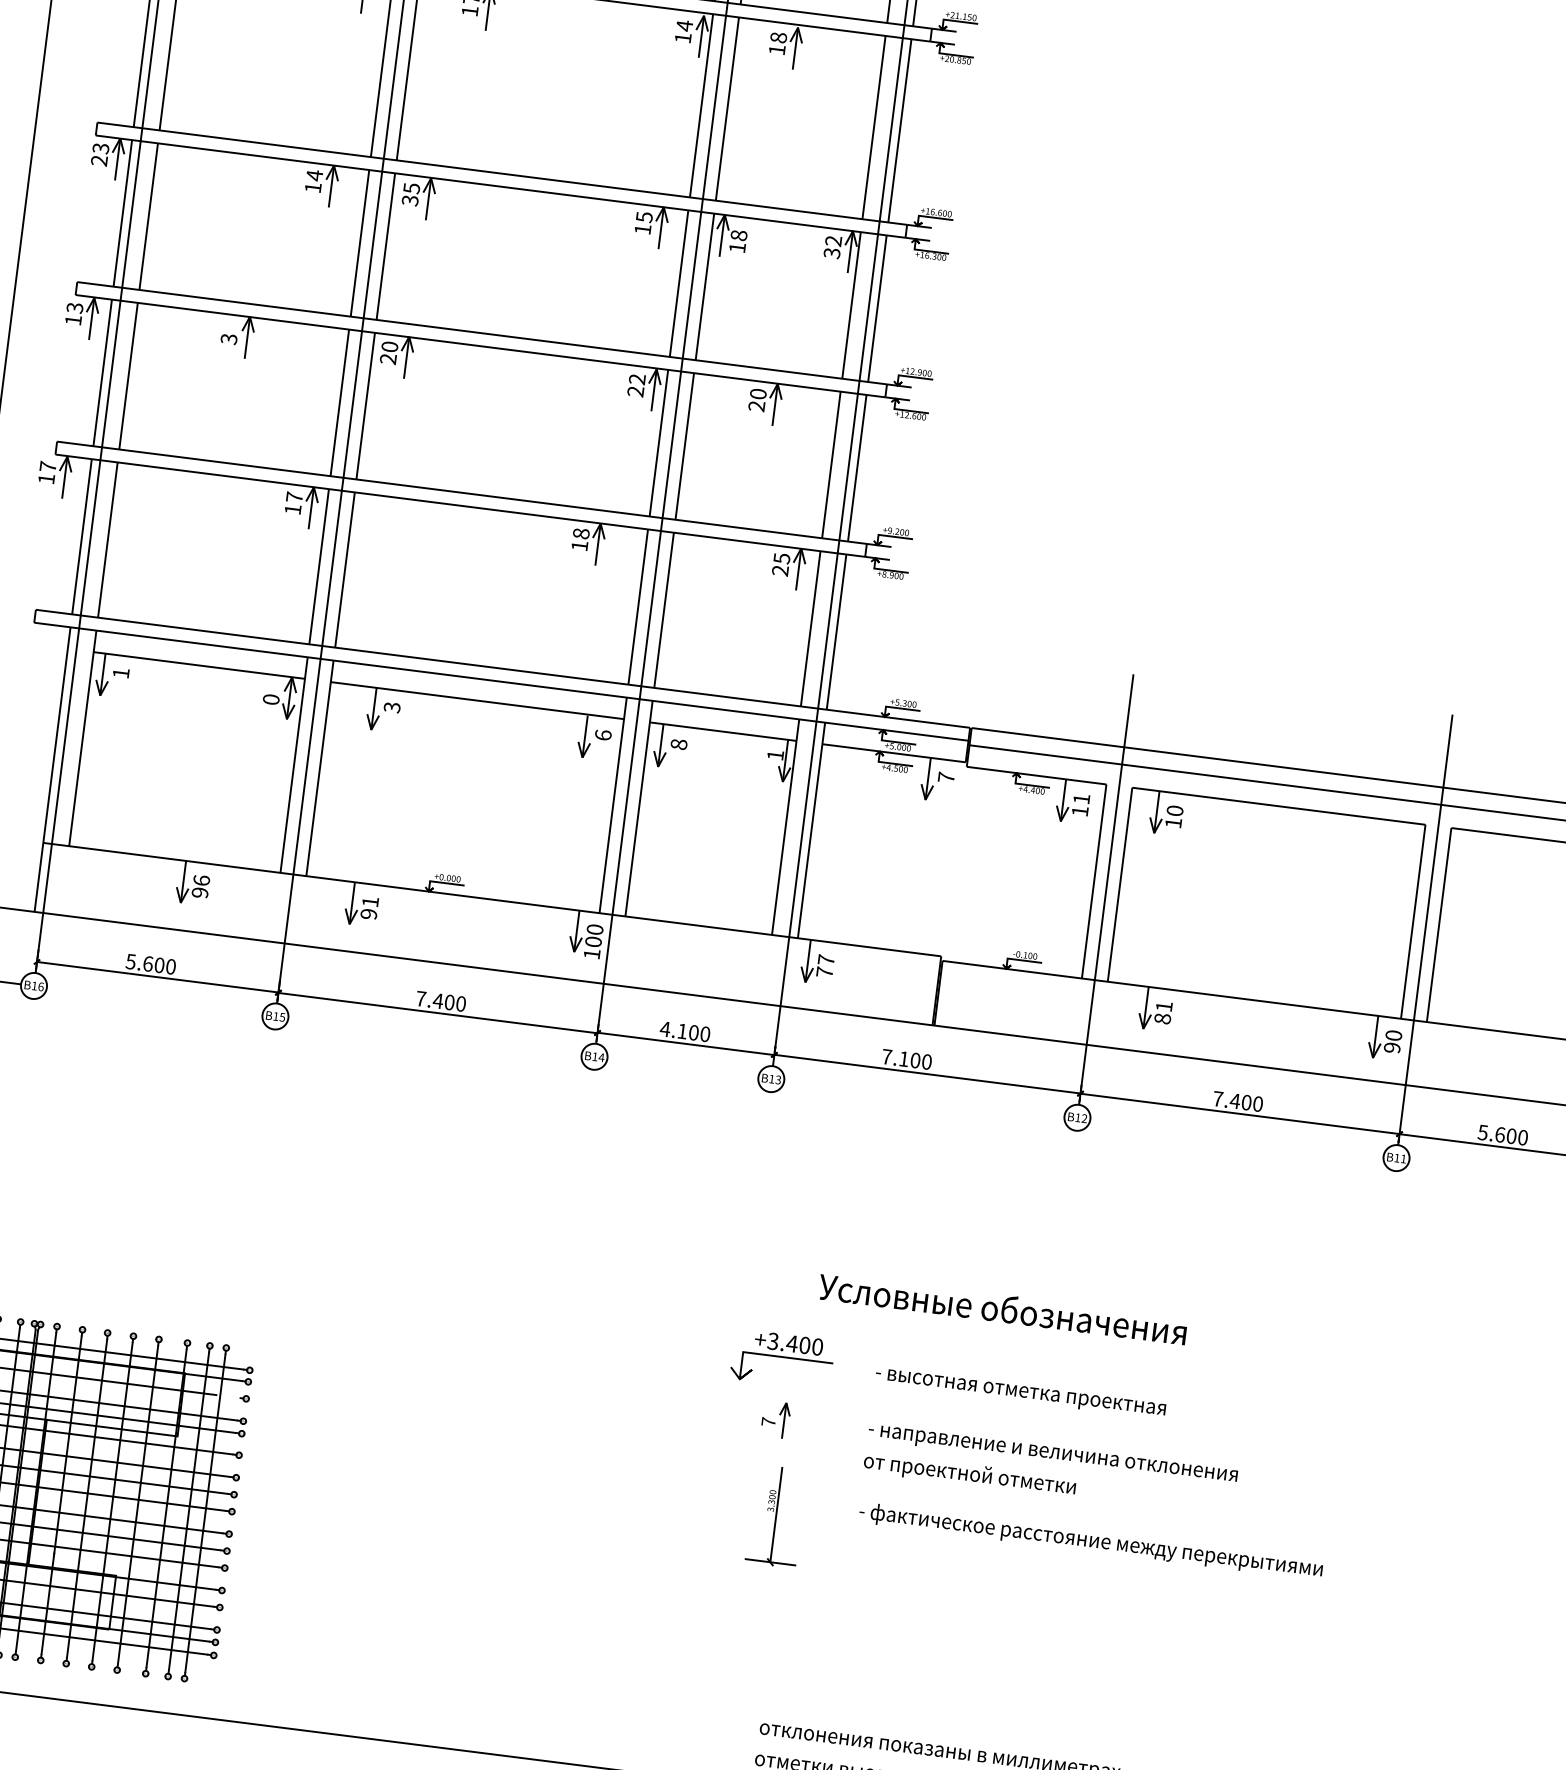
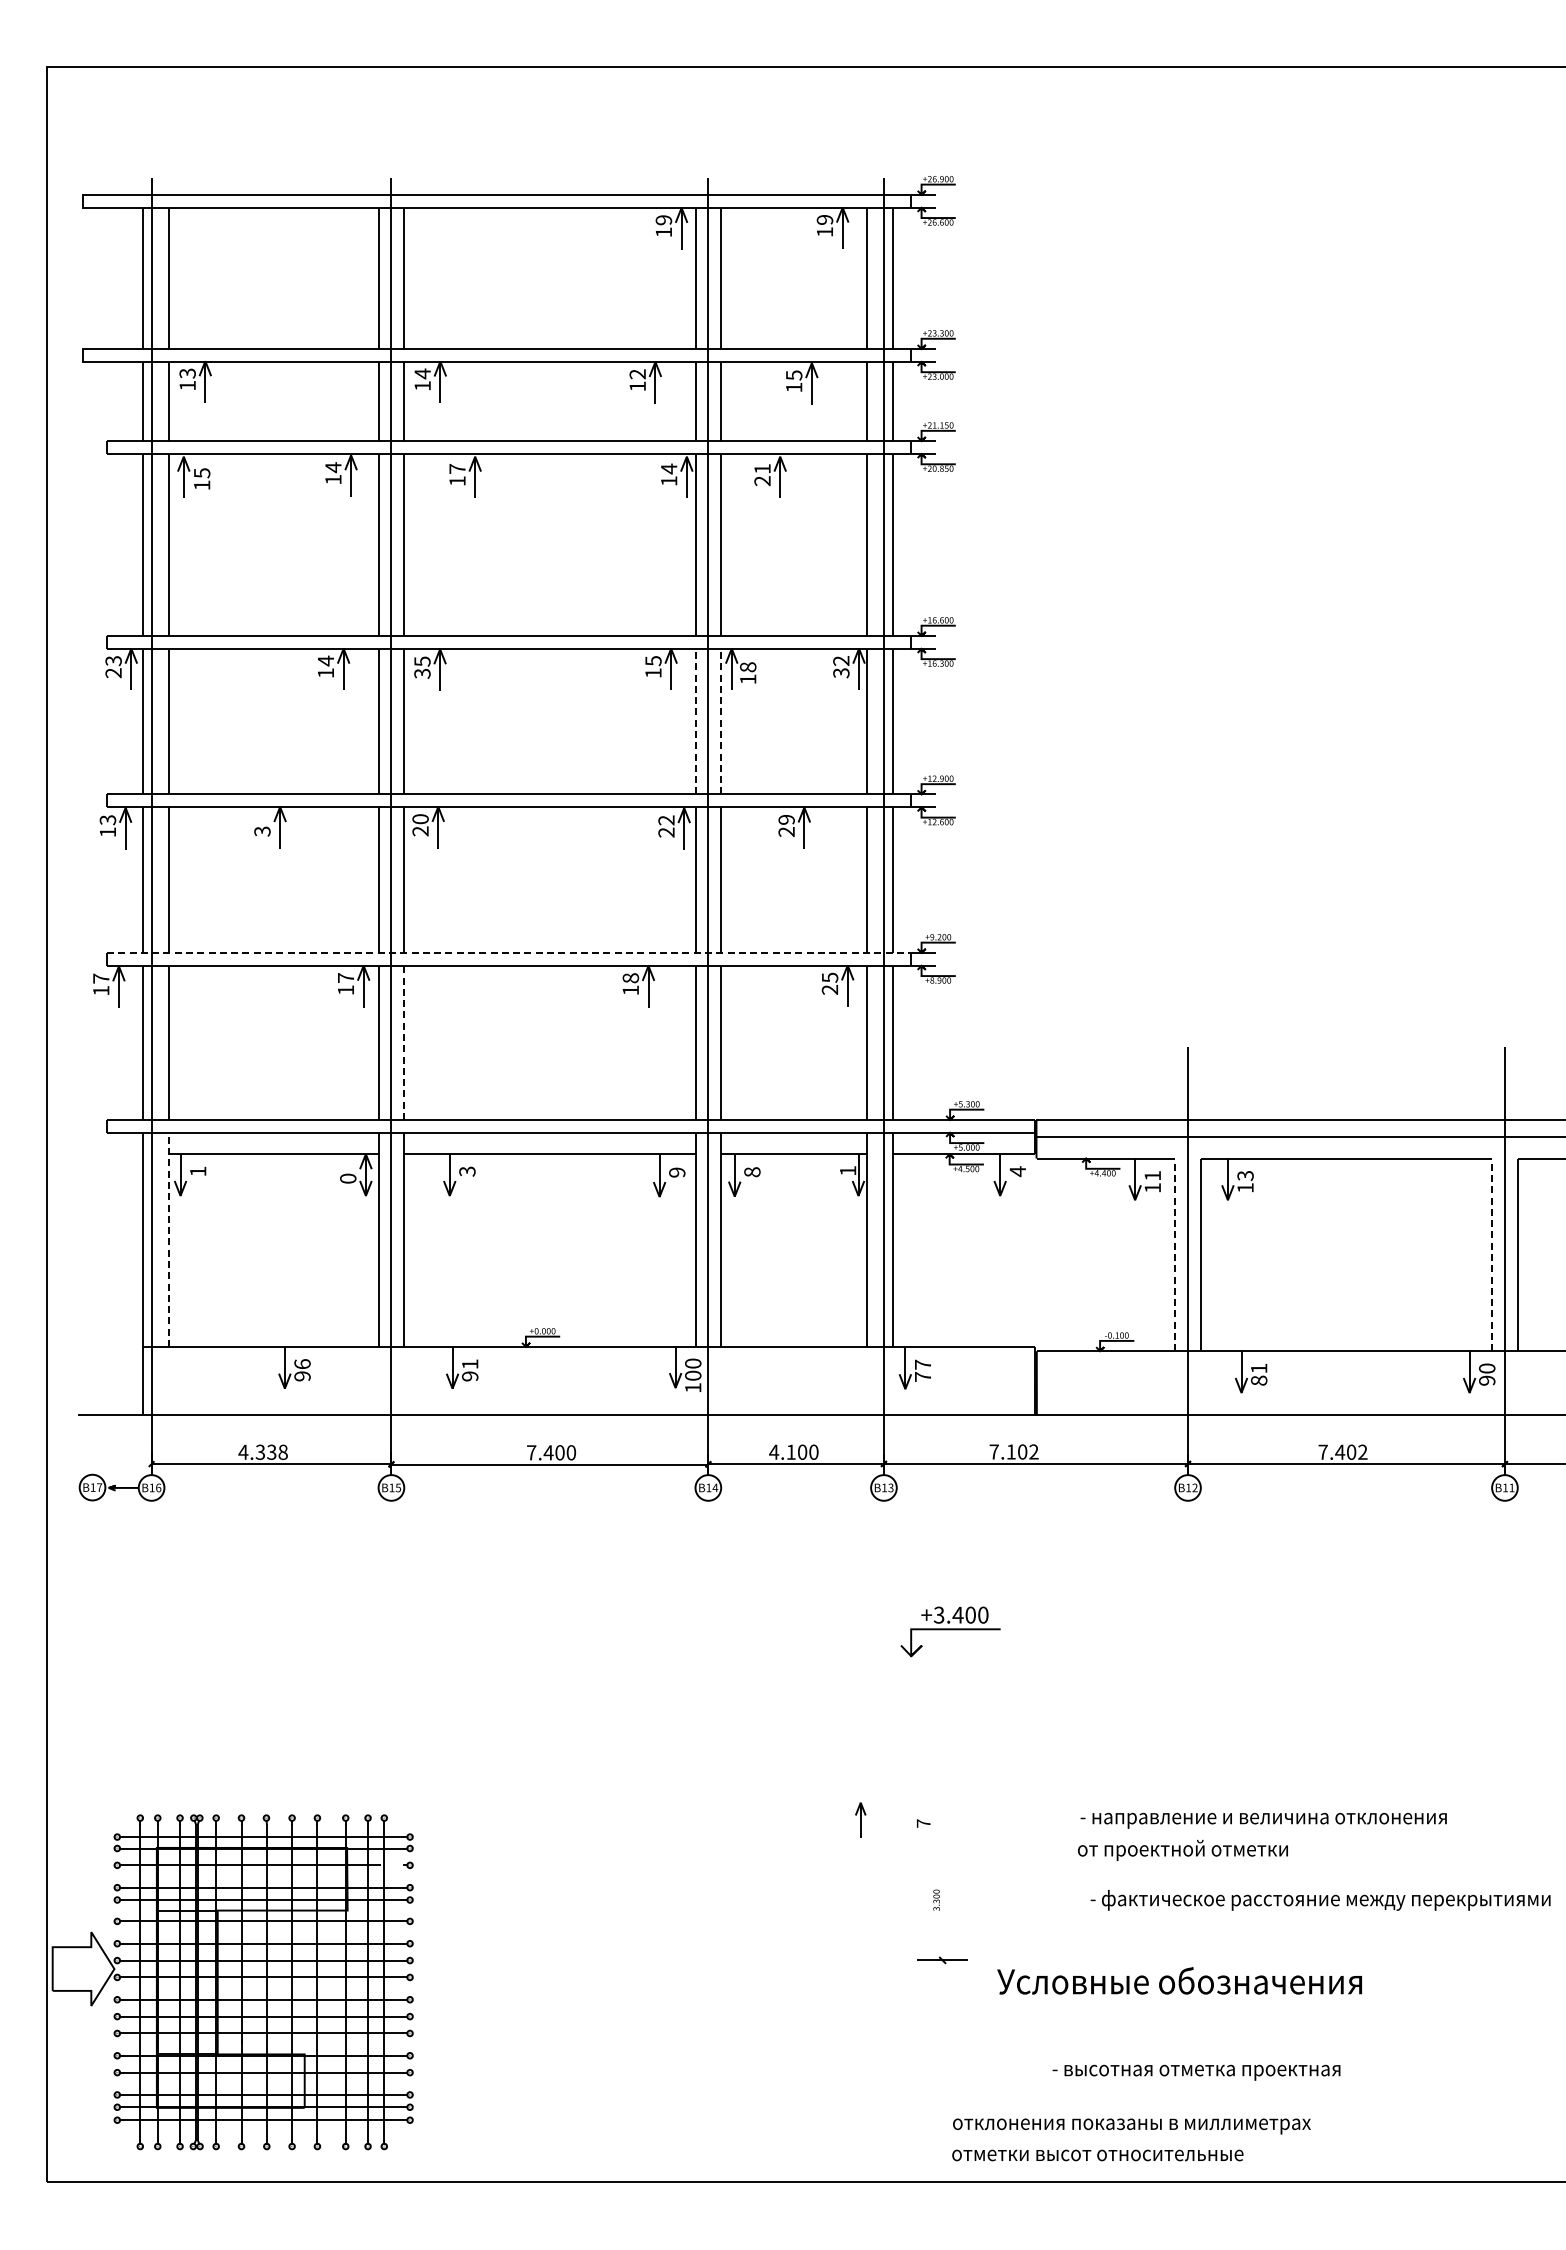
text: (777, 43) -> (762, 474), 18 -> 21
line: (679, 283) -> (695, 721), solid -> dashed
line: (705, 286) -> (721, 721), solid -> dashed
text: (758, 393) -> (786, 819), 20 -> 29
line: (462, 492) -> (509, 952), solid -> dashed
line: (345, 569) -> (404, 1042), solid -> dashed
text: (603, 735) -> (677, 1172), 6 -> 9
line: (82, 737) -> (168, 1239), solid -> dashed
text: (946, 777) -> (1017, 1171), 7 -> 4
text: (1175, 810) -> (1245, 1175), 10 -> 13
line: (1094, 881) -> (1175, 1254), solid -> dashed
line: (1413, 921) -> (1492, 1254), solid -> dashed
text: (150, 963) -> (262, 1451), 5.600 -> 4.338
text: (926, 1061) -> (1033, 1451), 7.100 -> 7.102
text: (1257, 1103) -> (1362, 1451), 7.400 -> 7.402
text: (1002, 1308) -> (1179, 1980), moved
part: (782, 1359) -> (950, 1631), moved
text: (1020, 1393) -> (1196, 2072), moved
part: (784, 1419) -> (860, 1819), moved
text: (1052, 1454) -> (1263, 1820), moved
text: (969, 1474) -> (1182, 1850), moved
line: (776, 1515) -> (942, 1913), removed
text: (1090, 1541) -> (1320, 1900), moved

